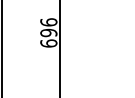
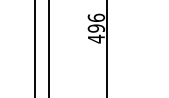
text: (48, 42) -> (96, 38), 696 -> 496

